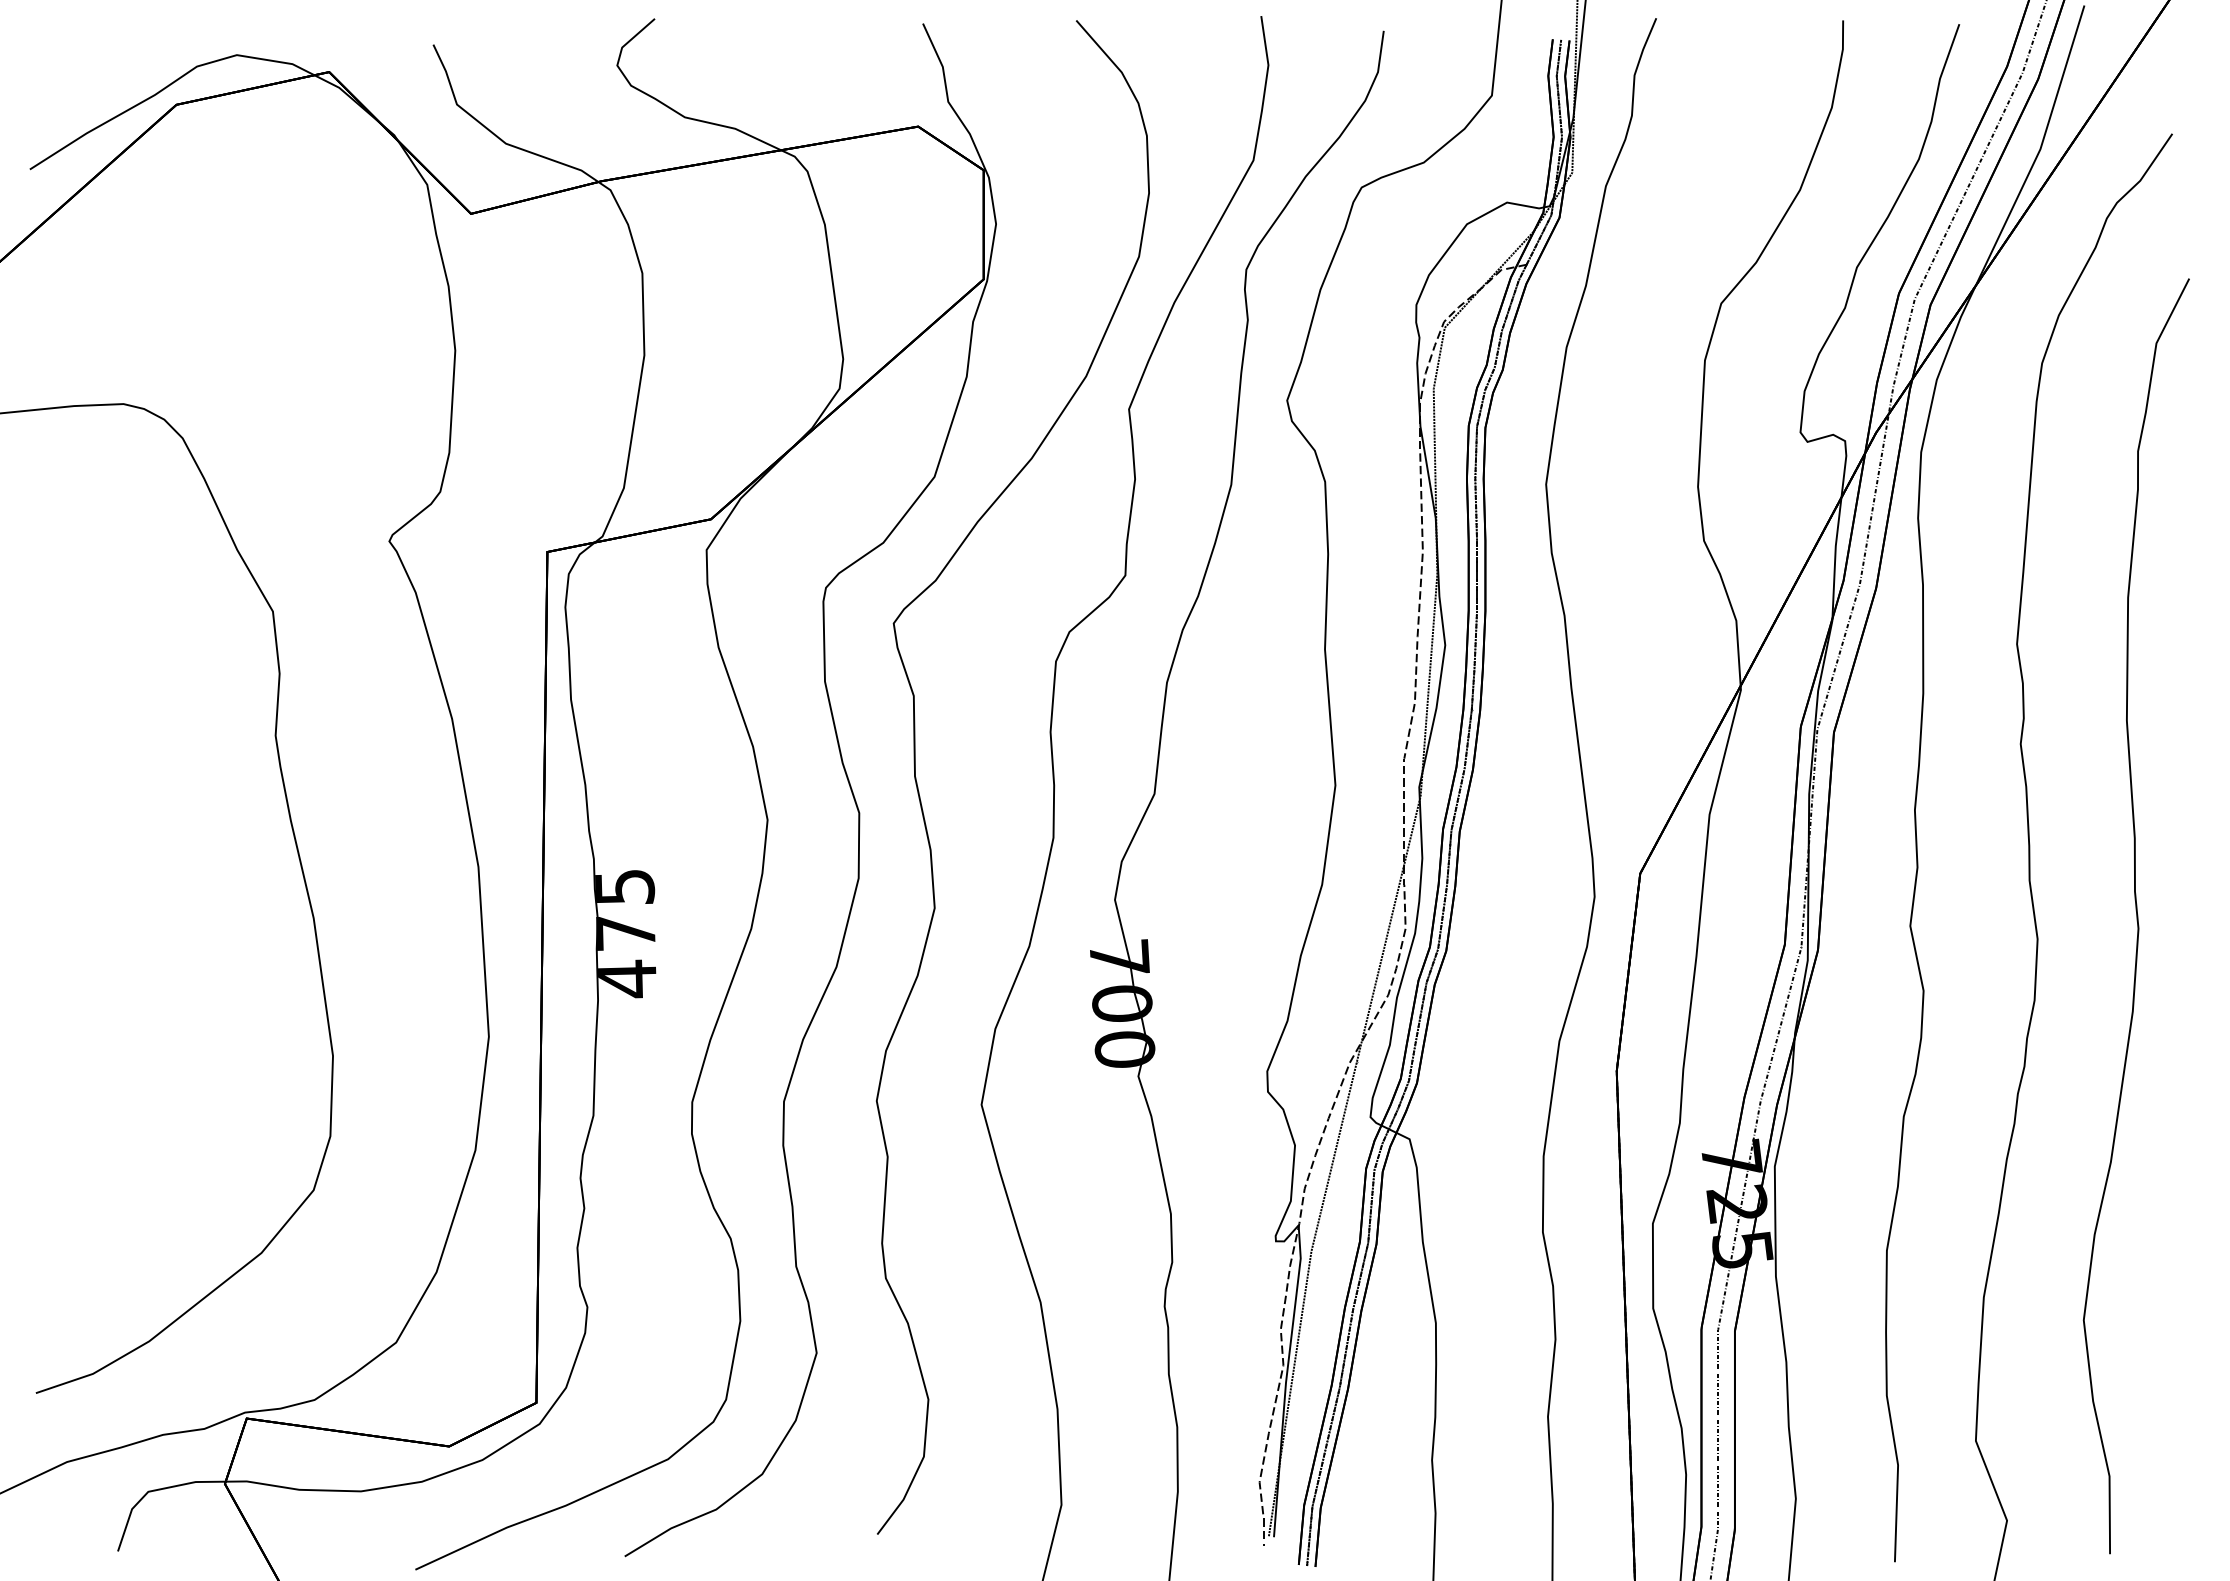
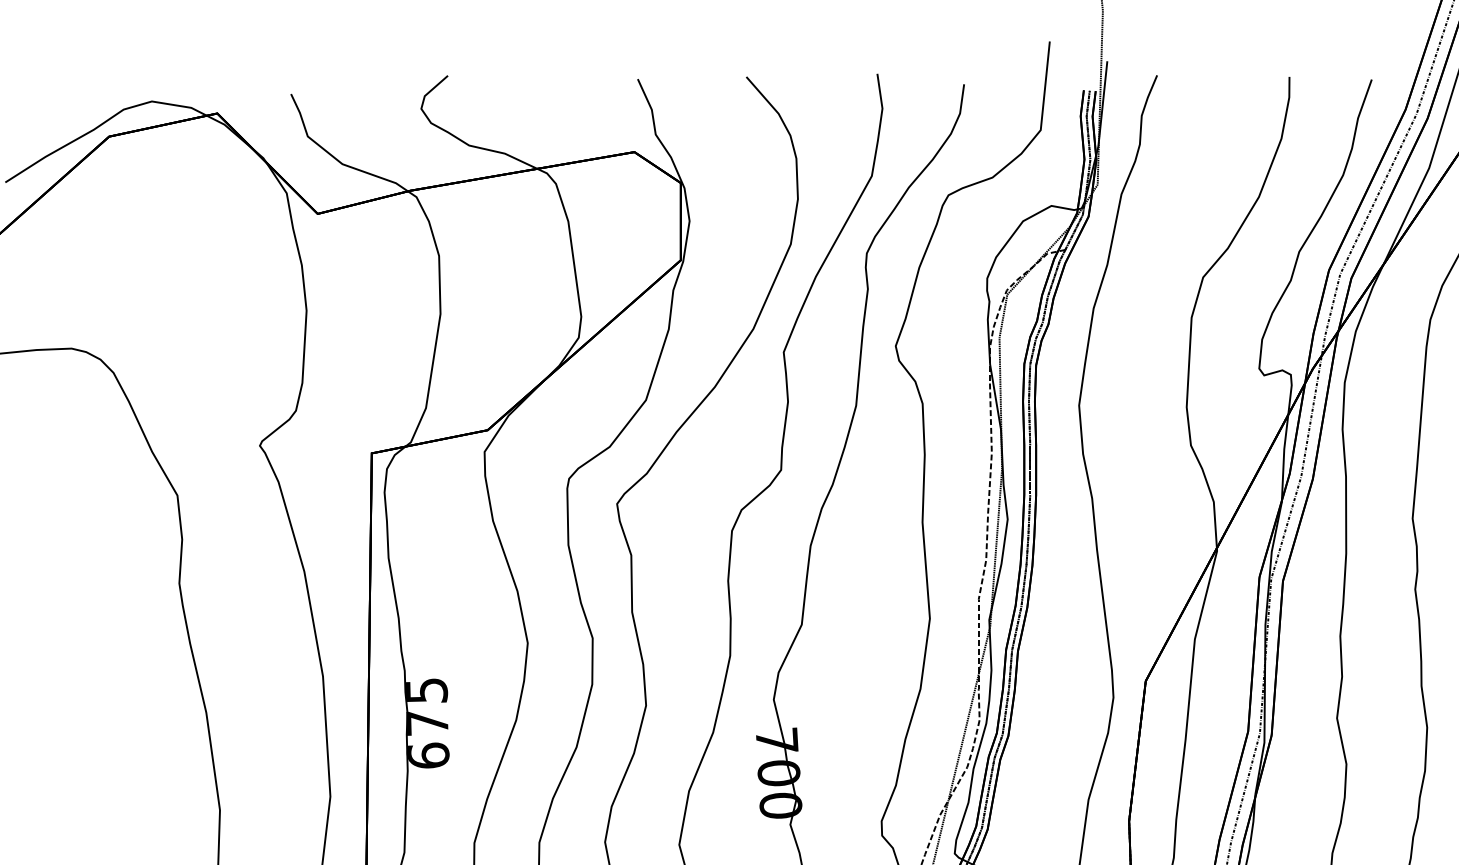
text: (626, 978) -> (427, 755), 475 -> 675

